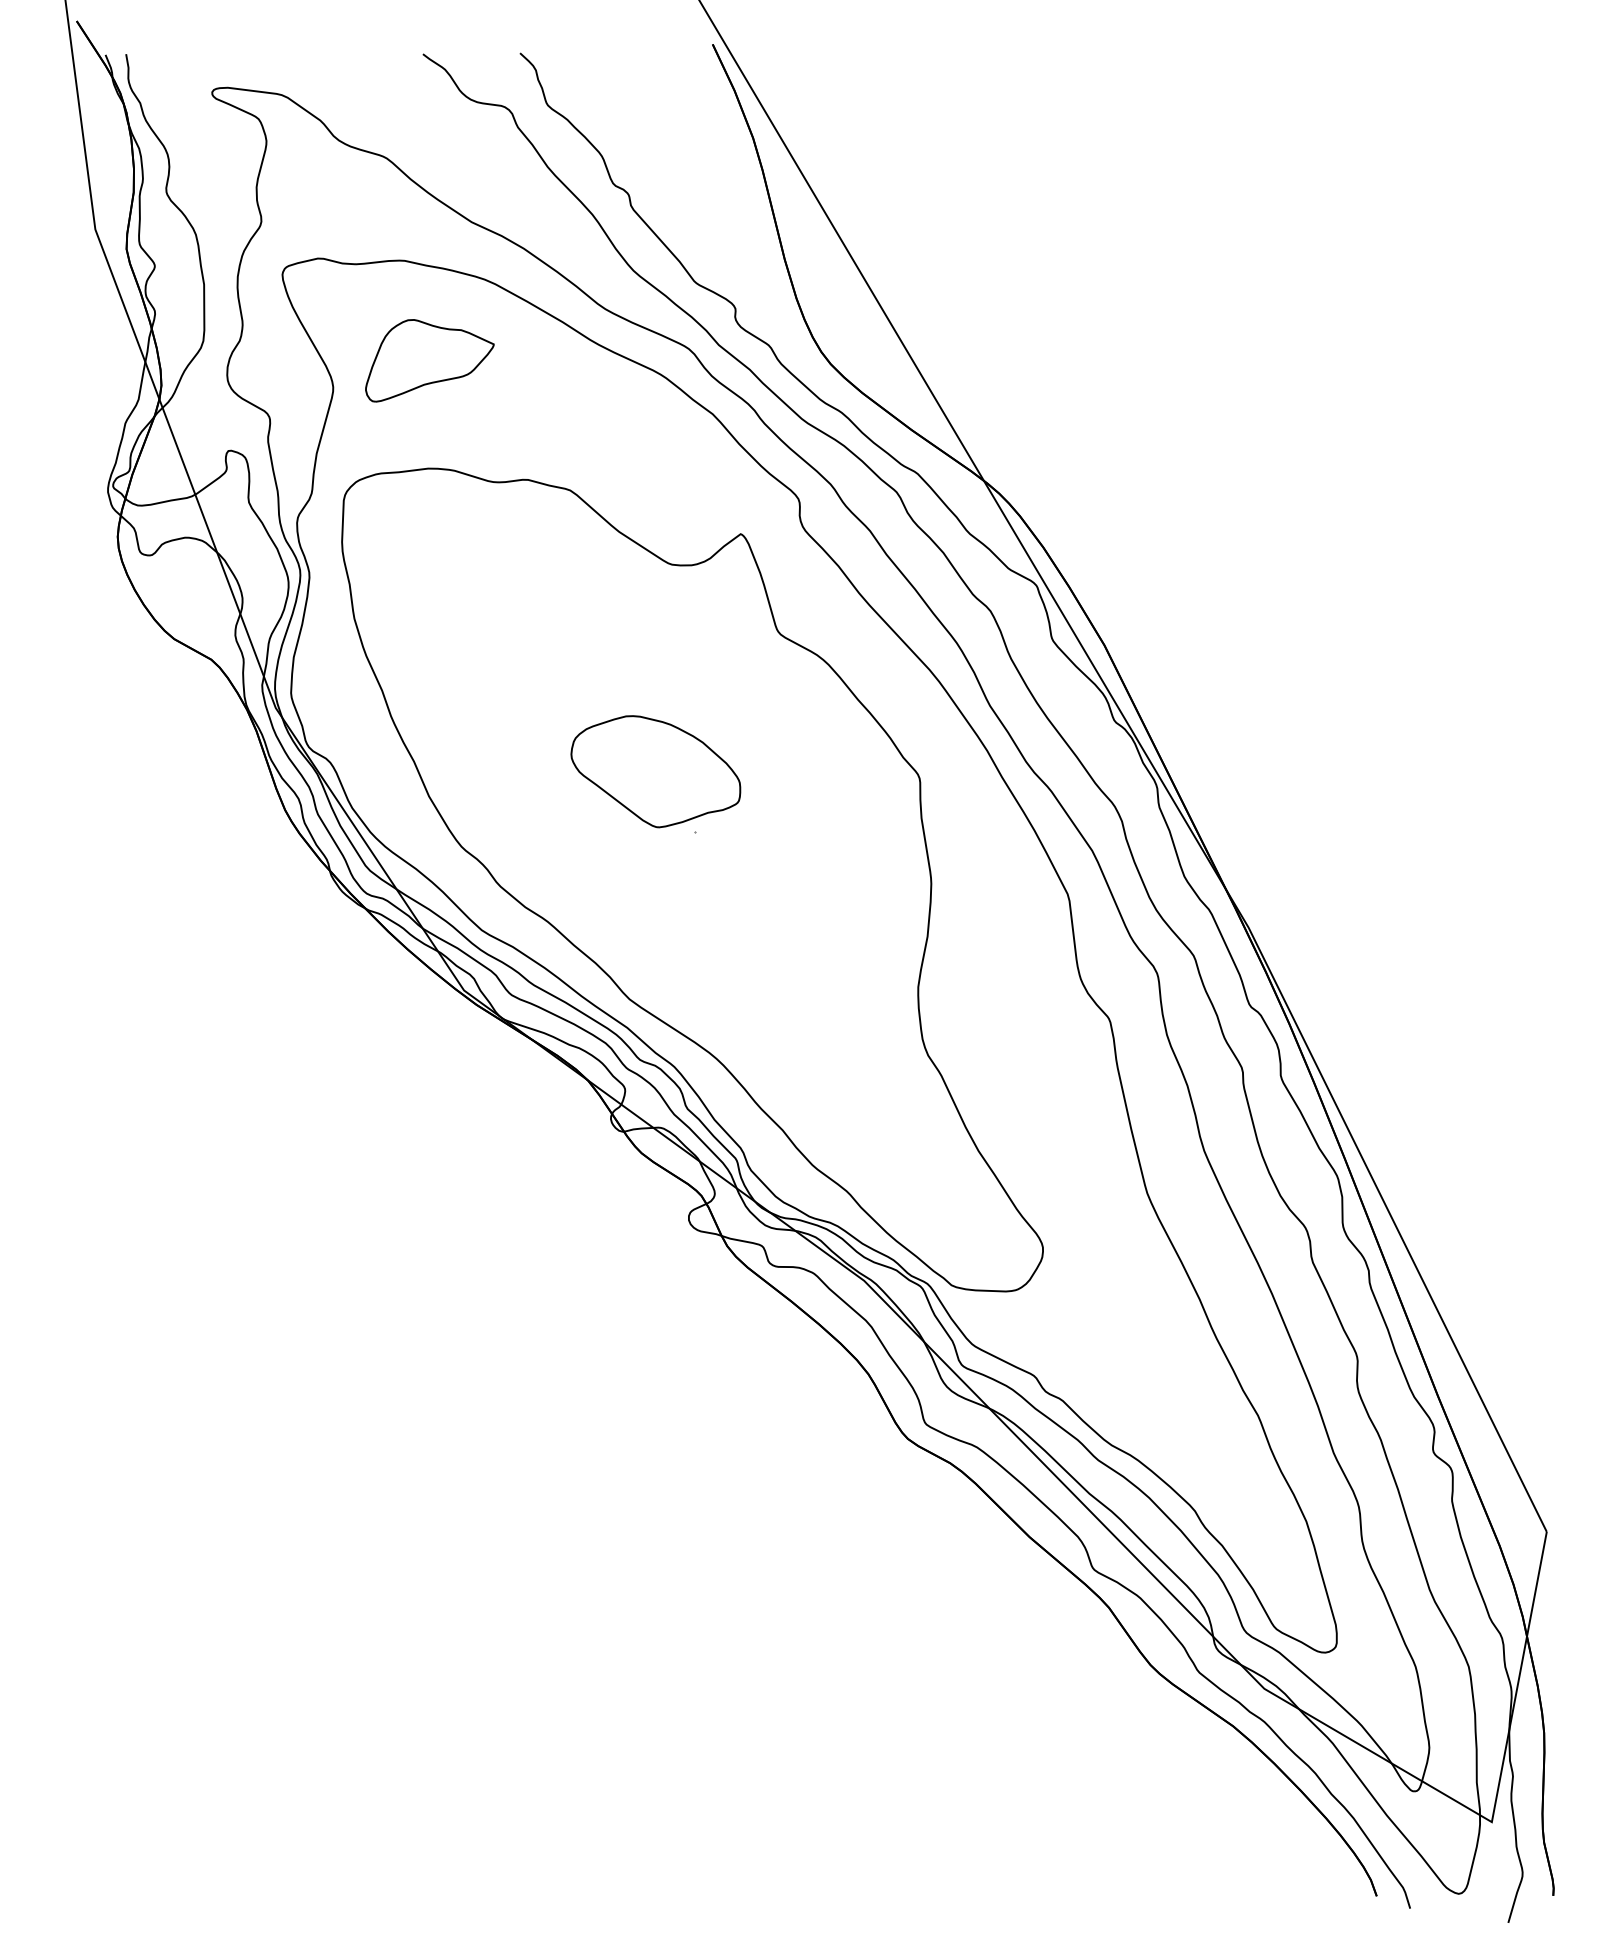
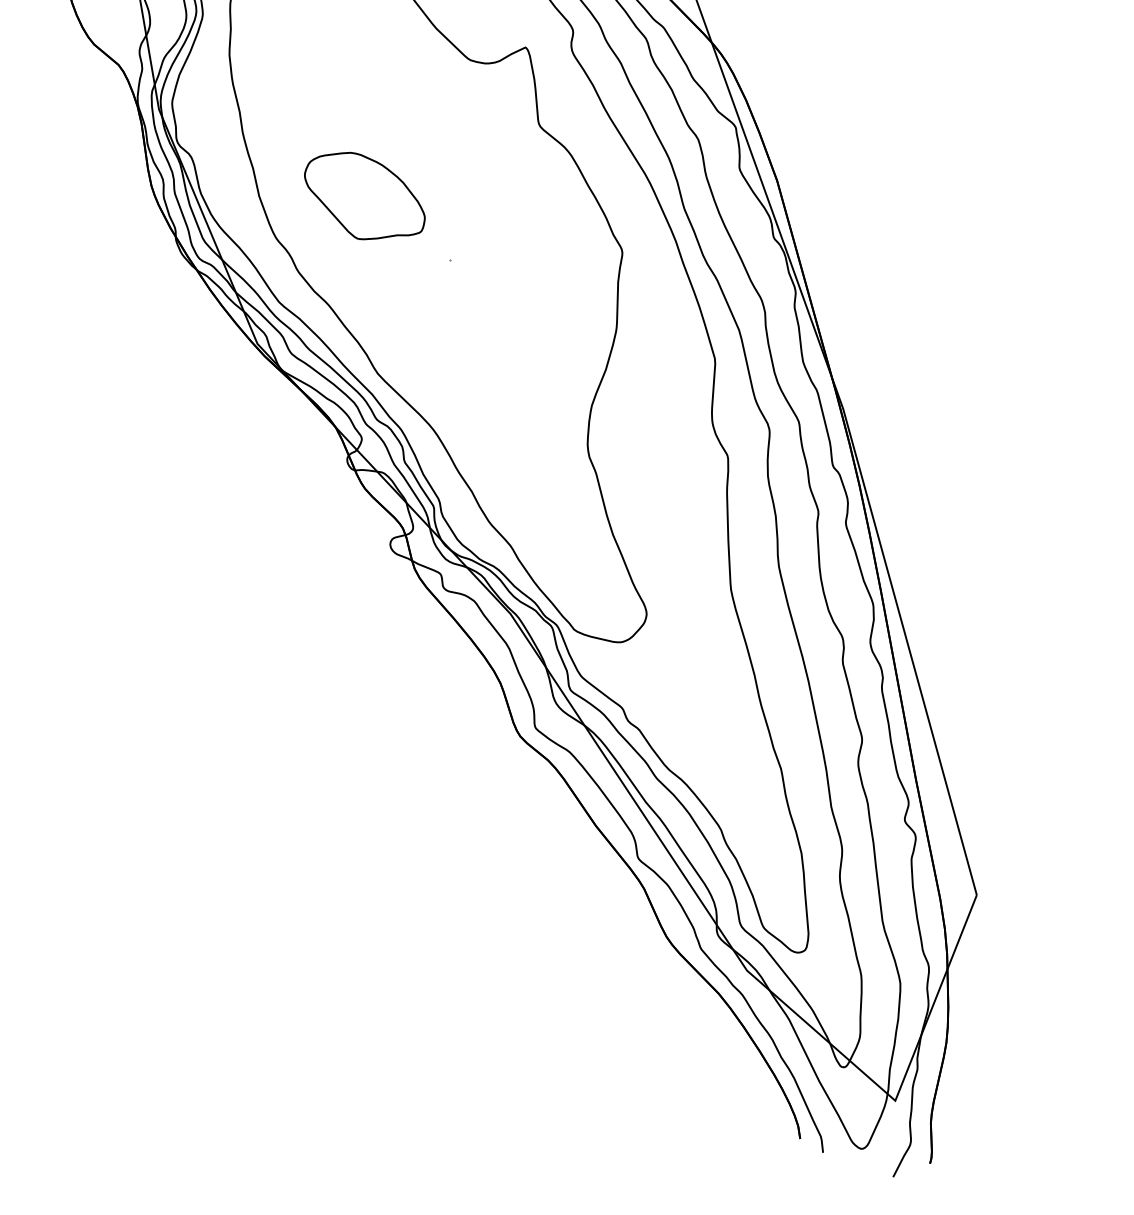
part: (655, 771) -> (364, 197), moved

